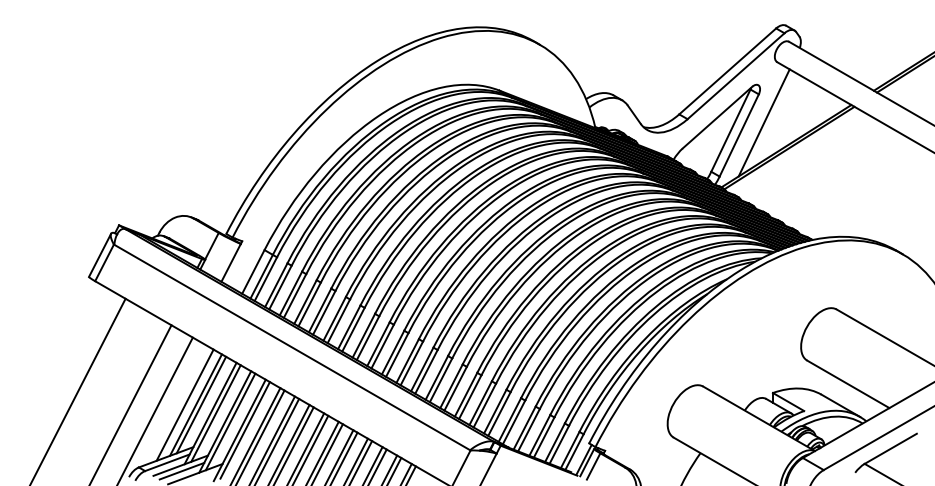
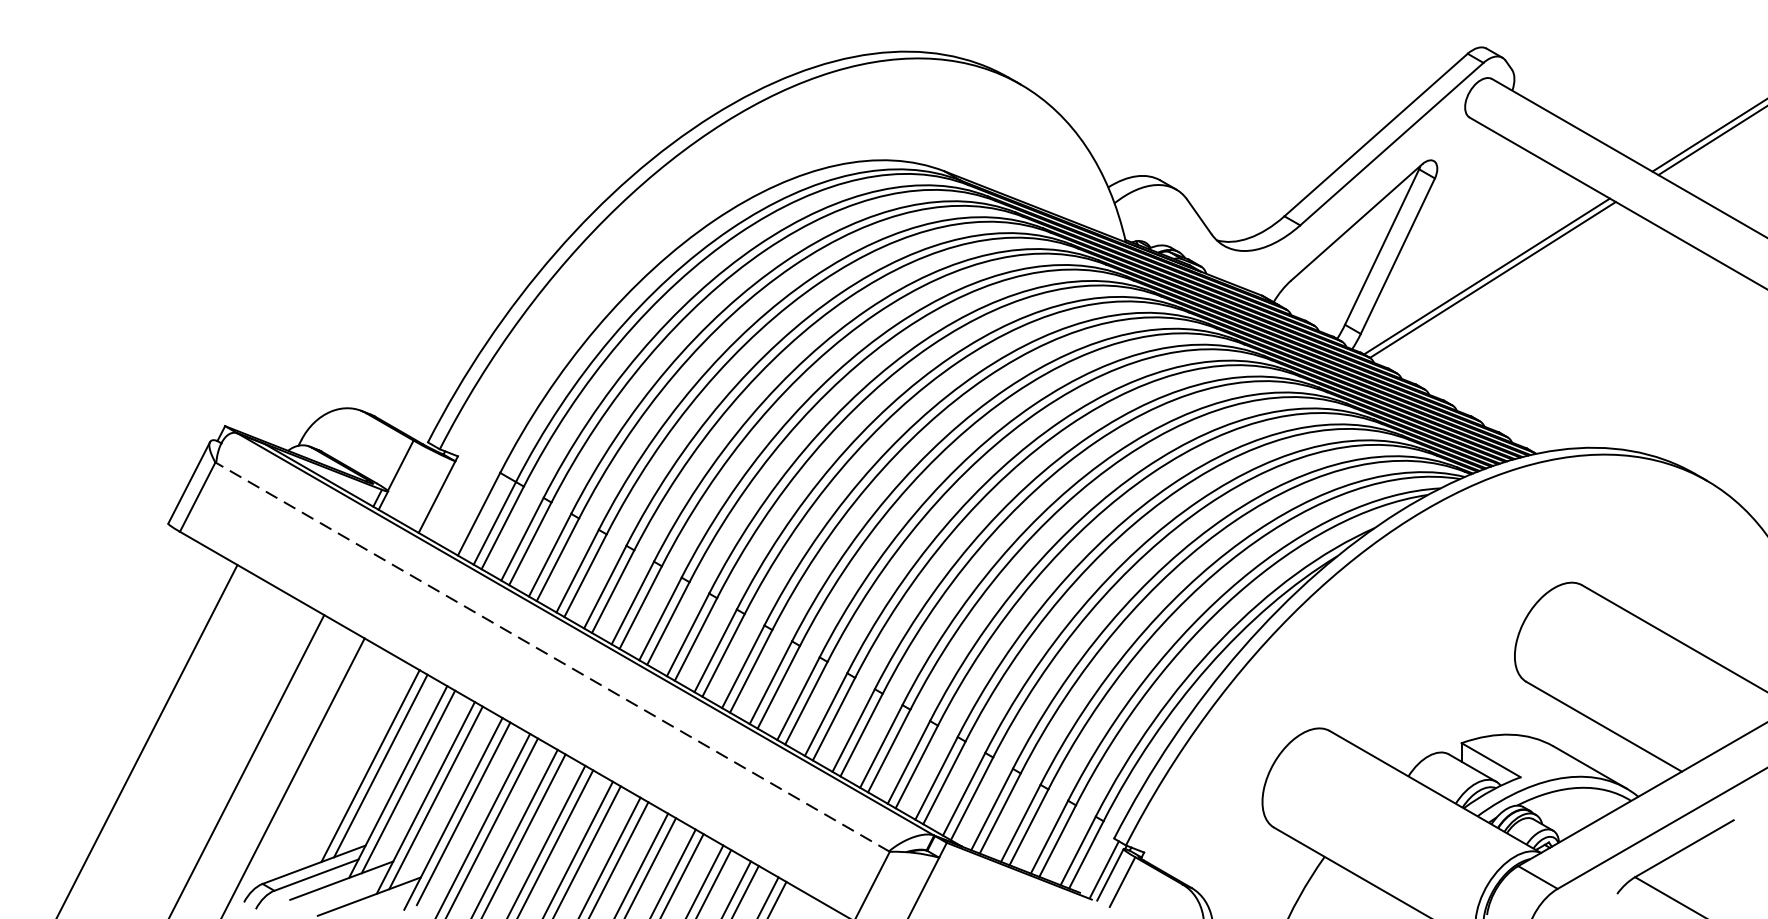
line: (763, 122) -> (1443, 231), removed
line: (292, 347) -> (553, 657), solid -> dashed
line: (184, 404) -> (348, 764), removed
line: (181, 470) -> (343, 889), removed

